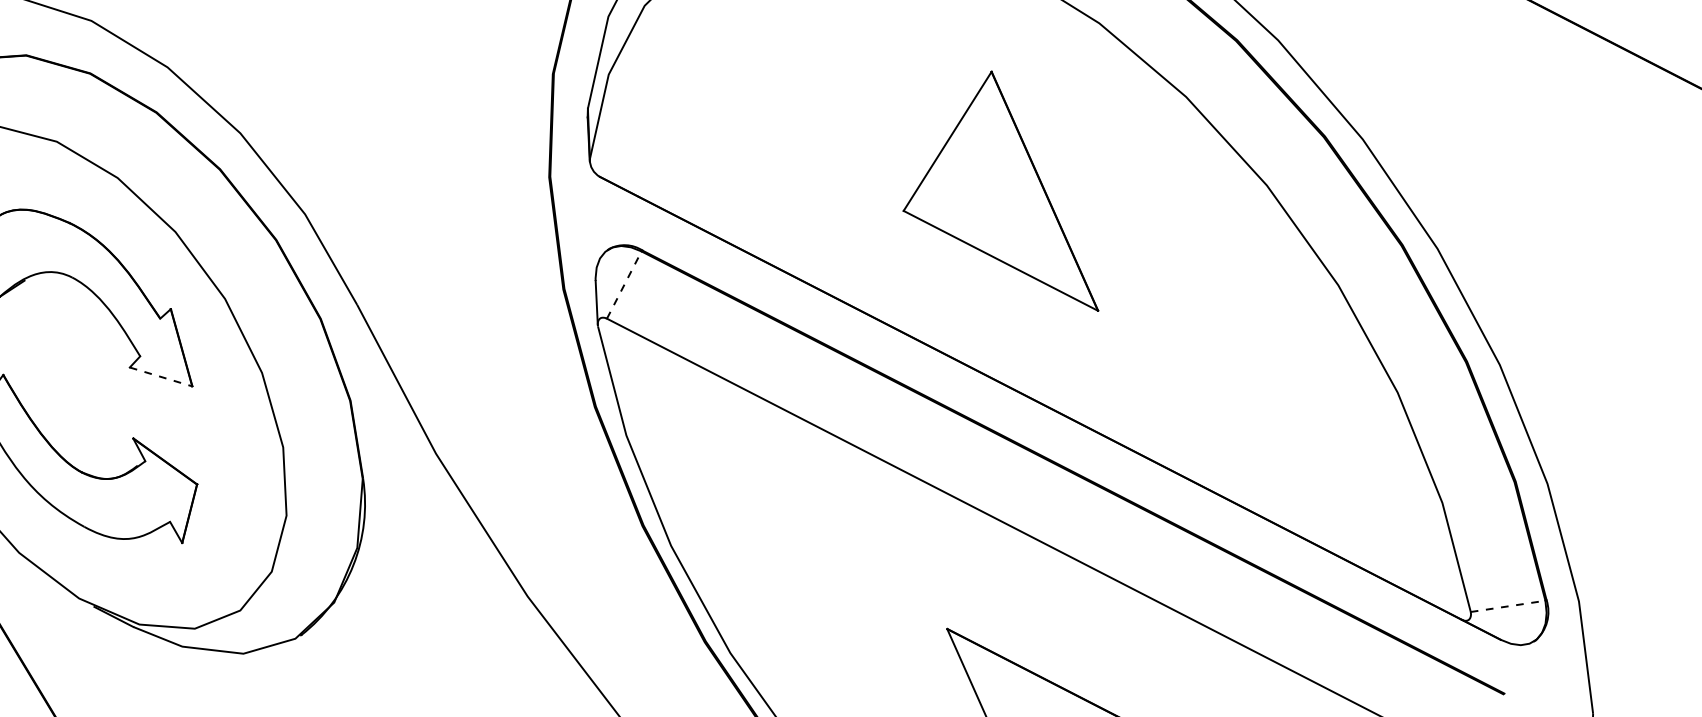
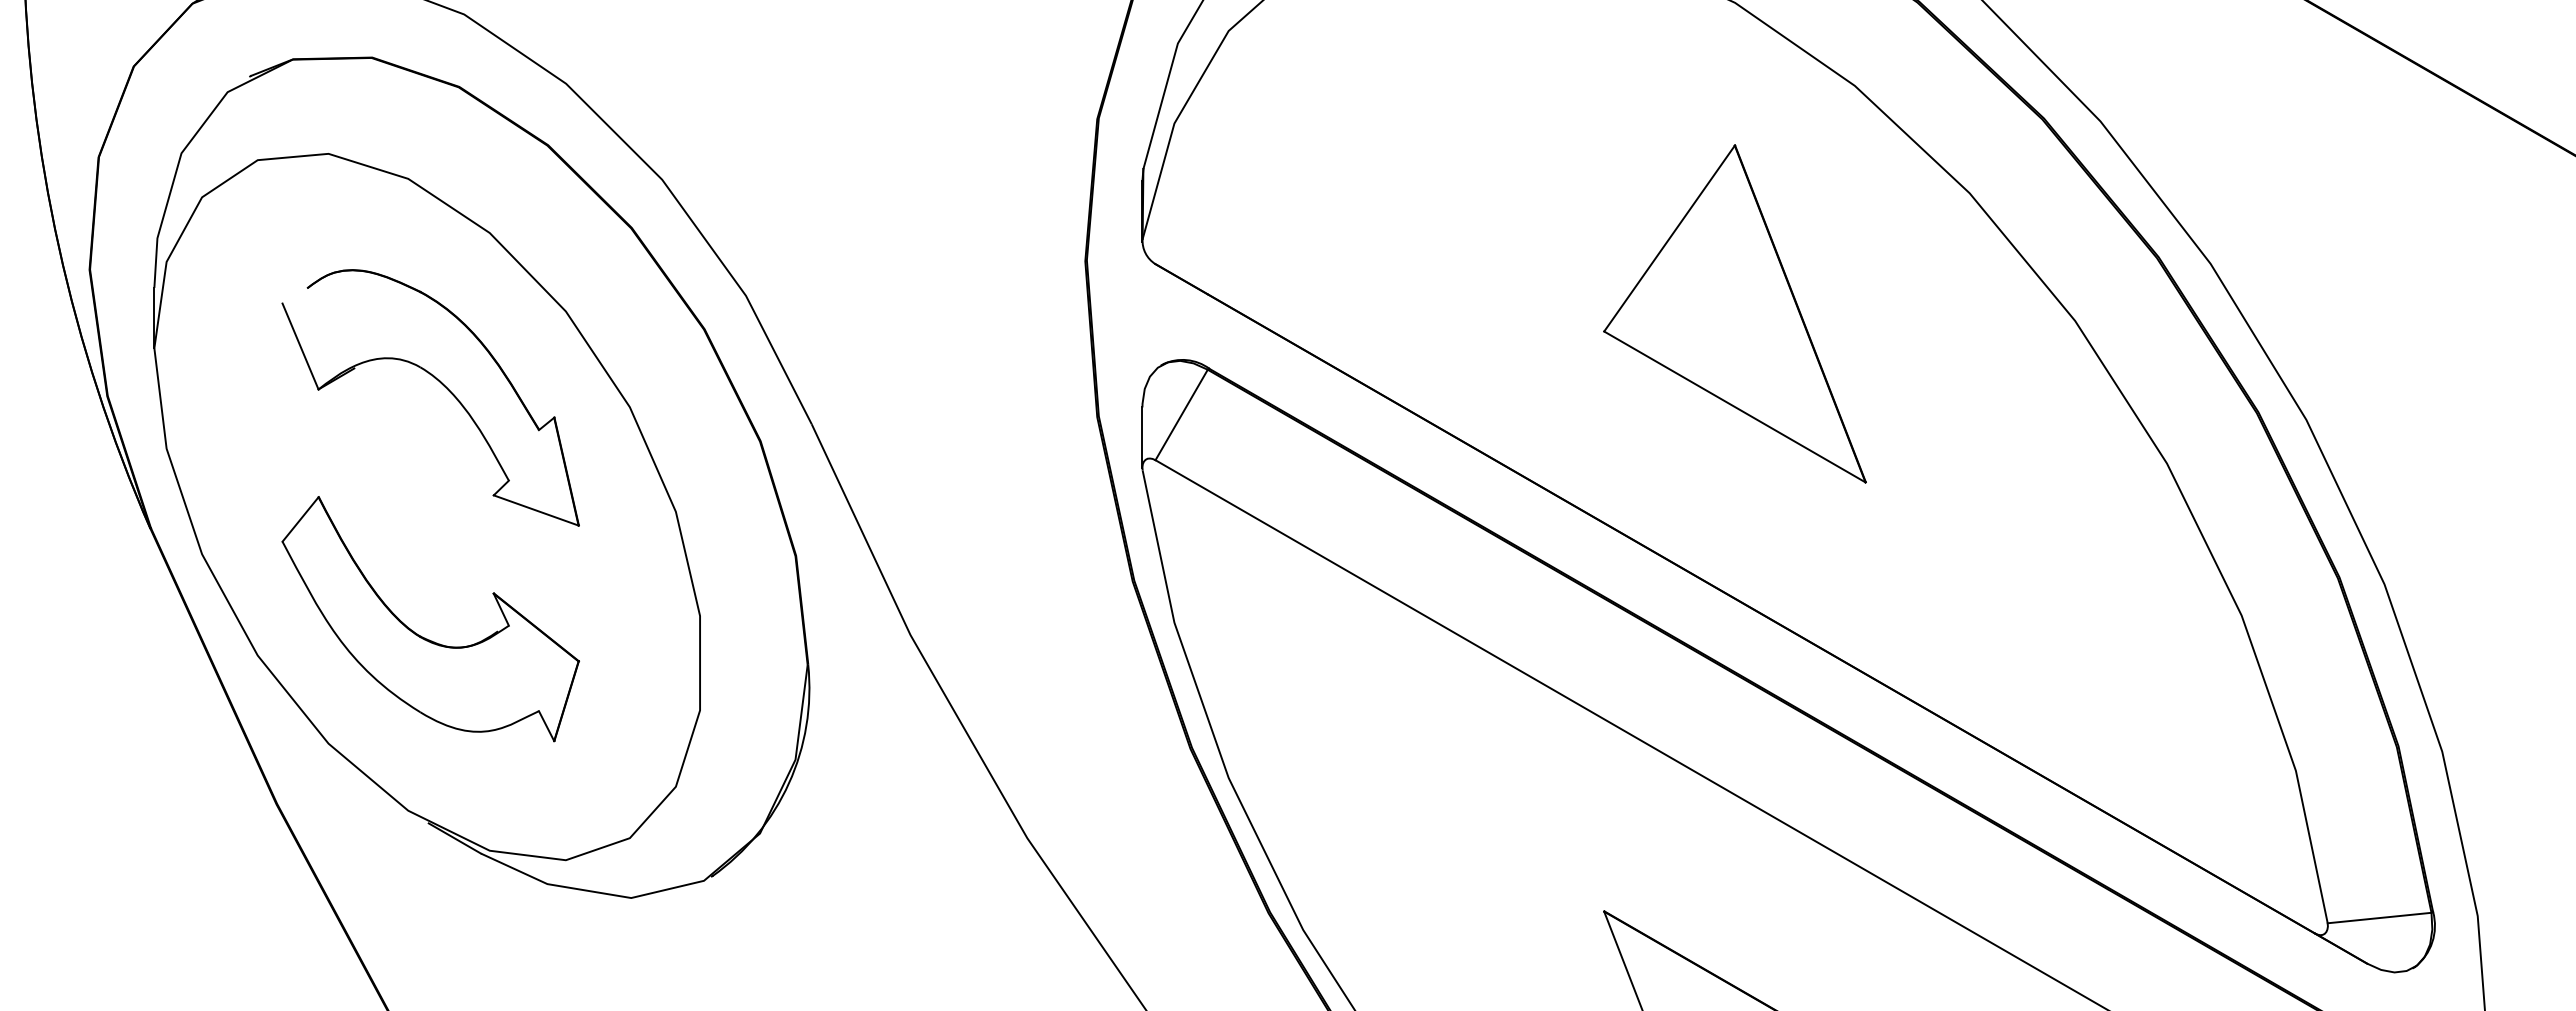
part: (997, 193) -> (1734, 313), moved
line: (624, 284) -> (1181, 414), dashed -> solid
line: (161, 376) -> (536, 510), dashed -> solid
line: (1508, 605) -> (2380, 917), dashed -> solid

